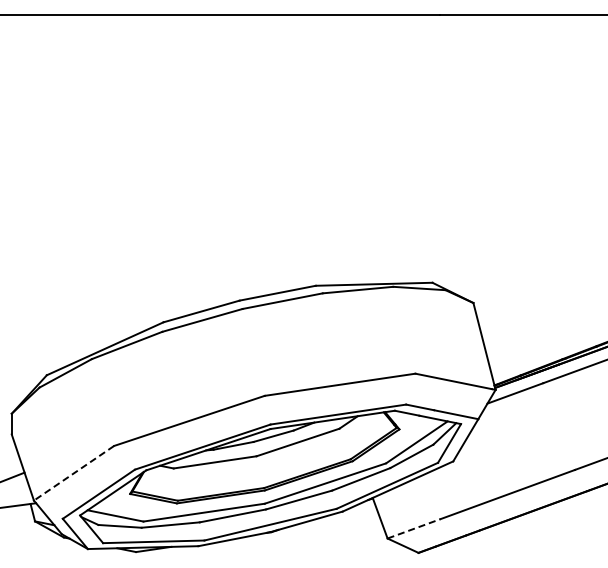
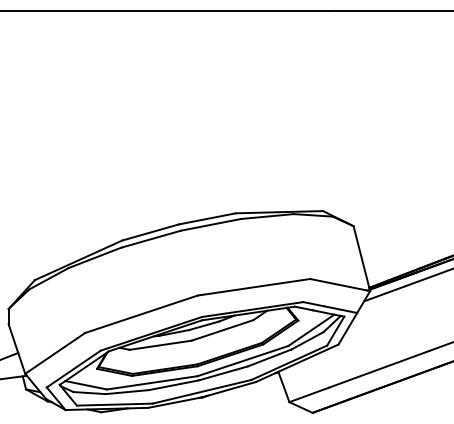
line: (74, 473) -> (55, 353), dashed -> solid
line: (414, 528) -> (309, 394), dashed -> solid

